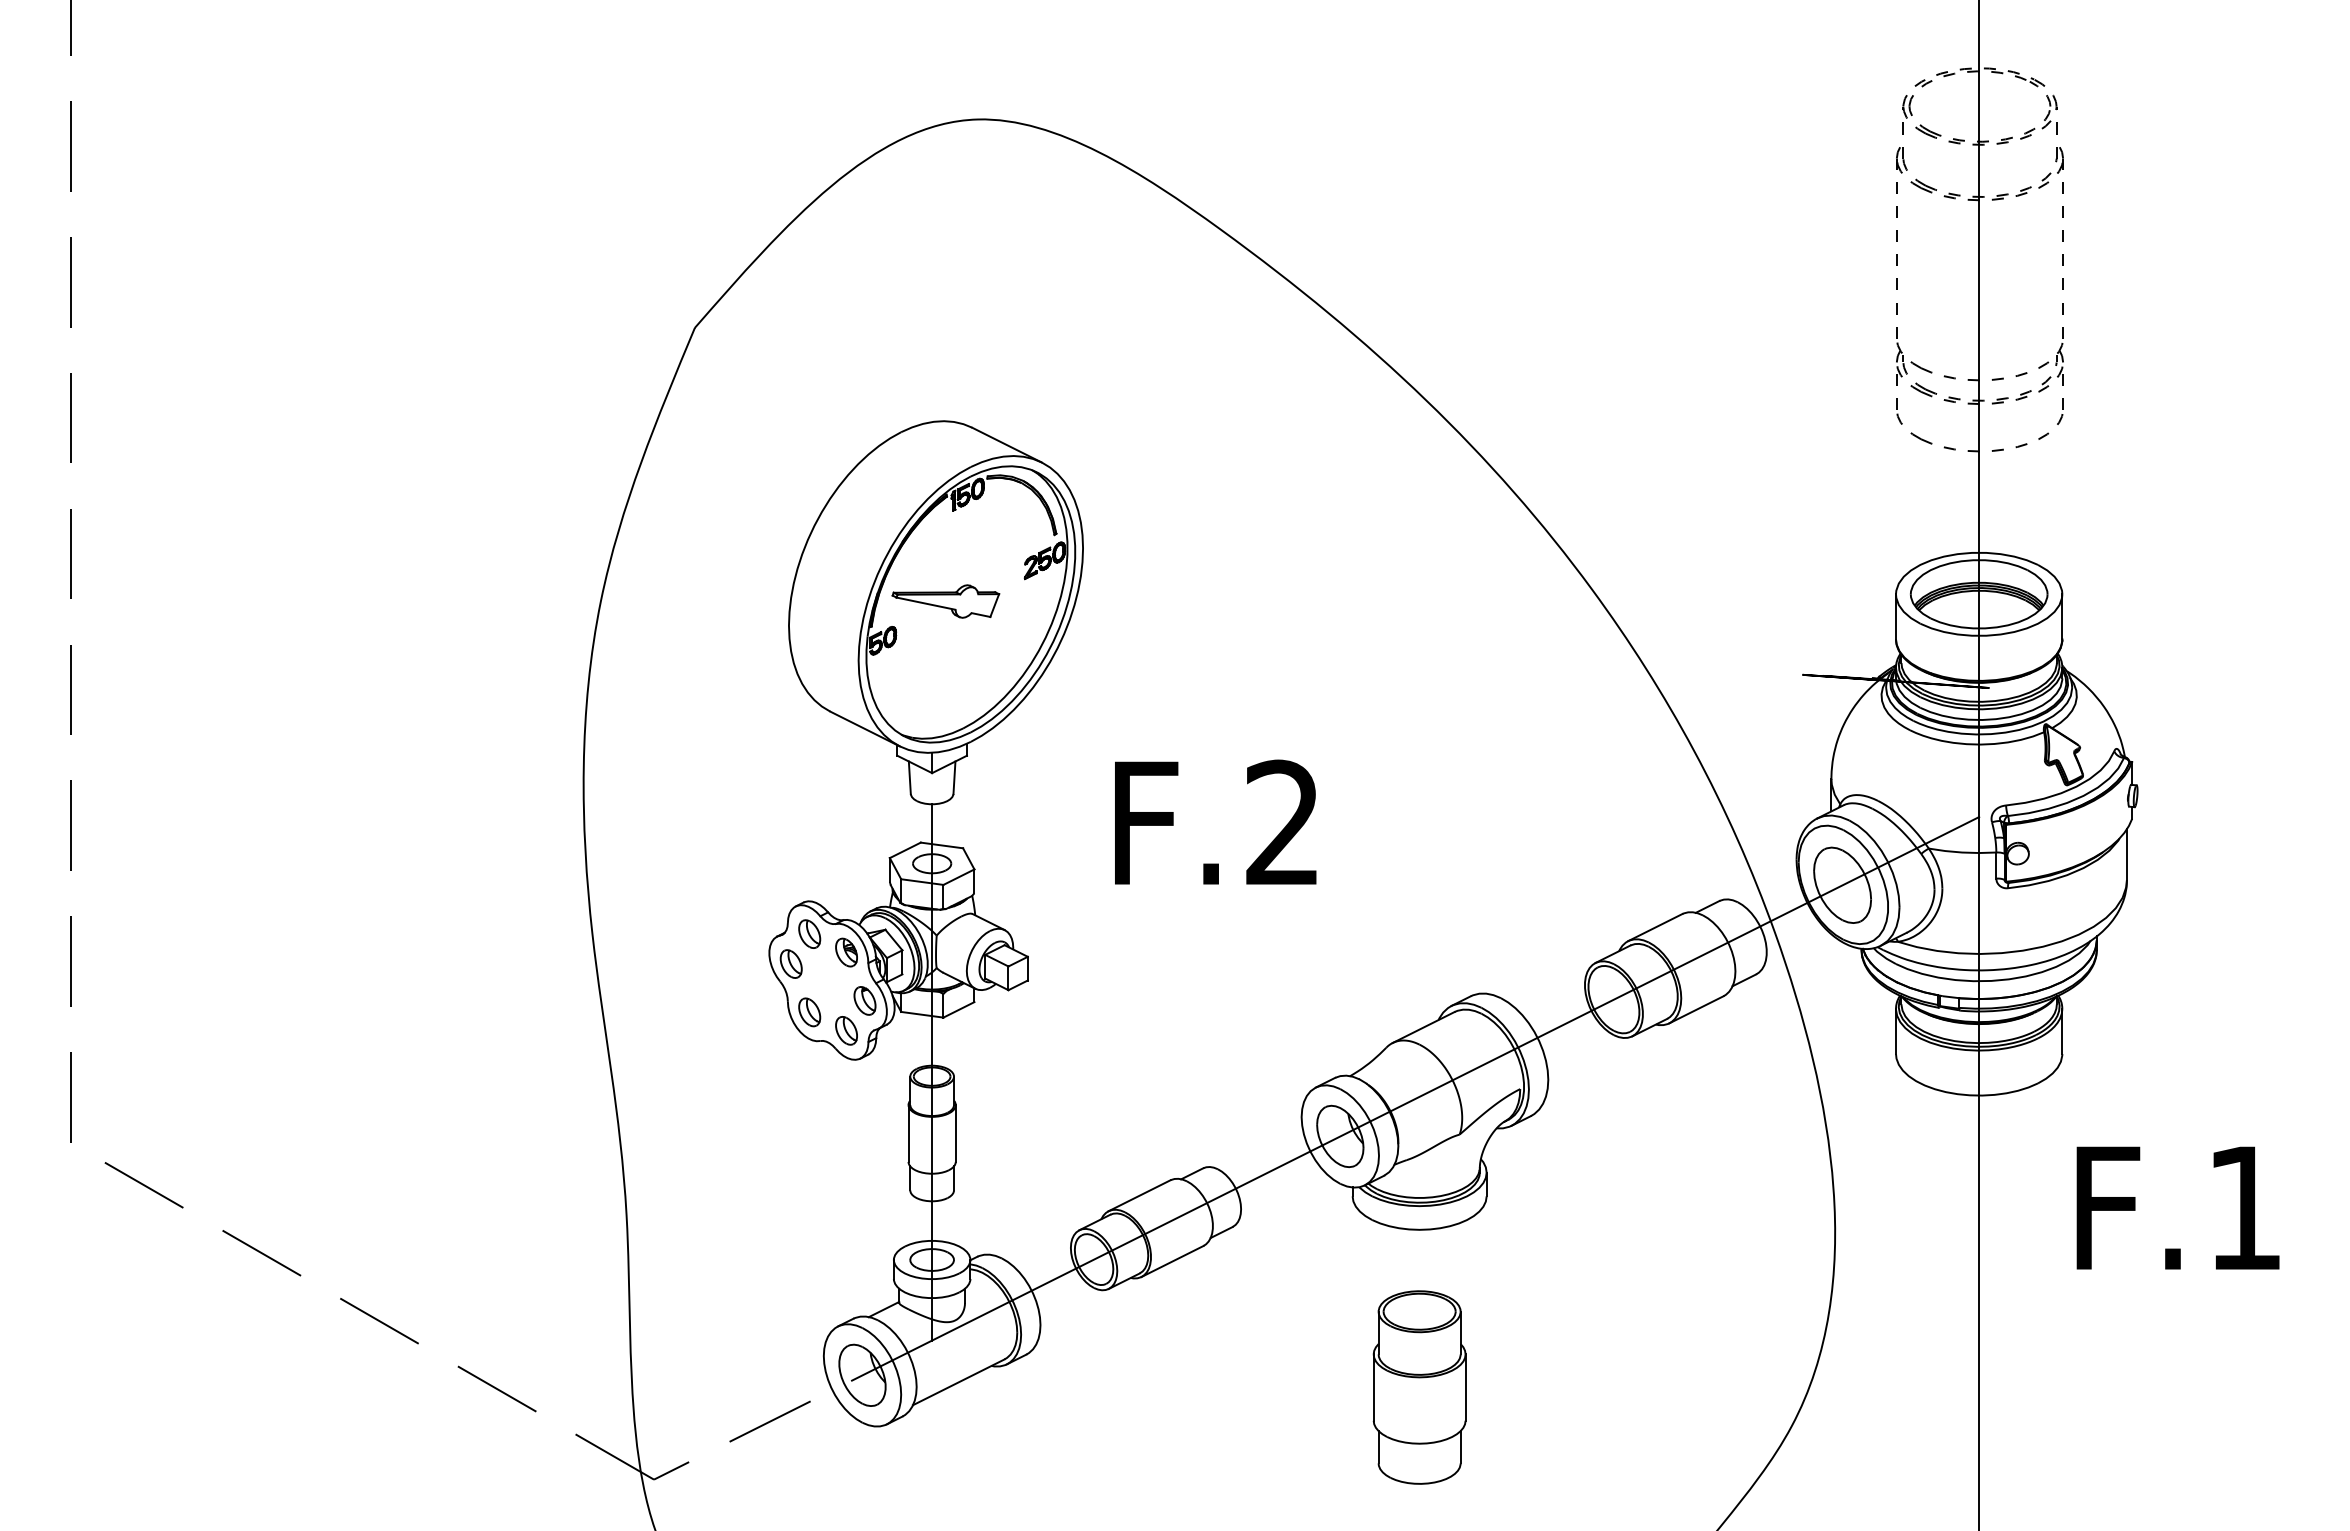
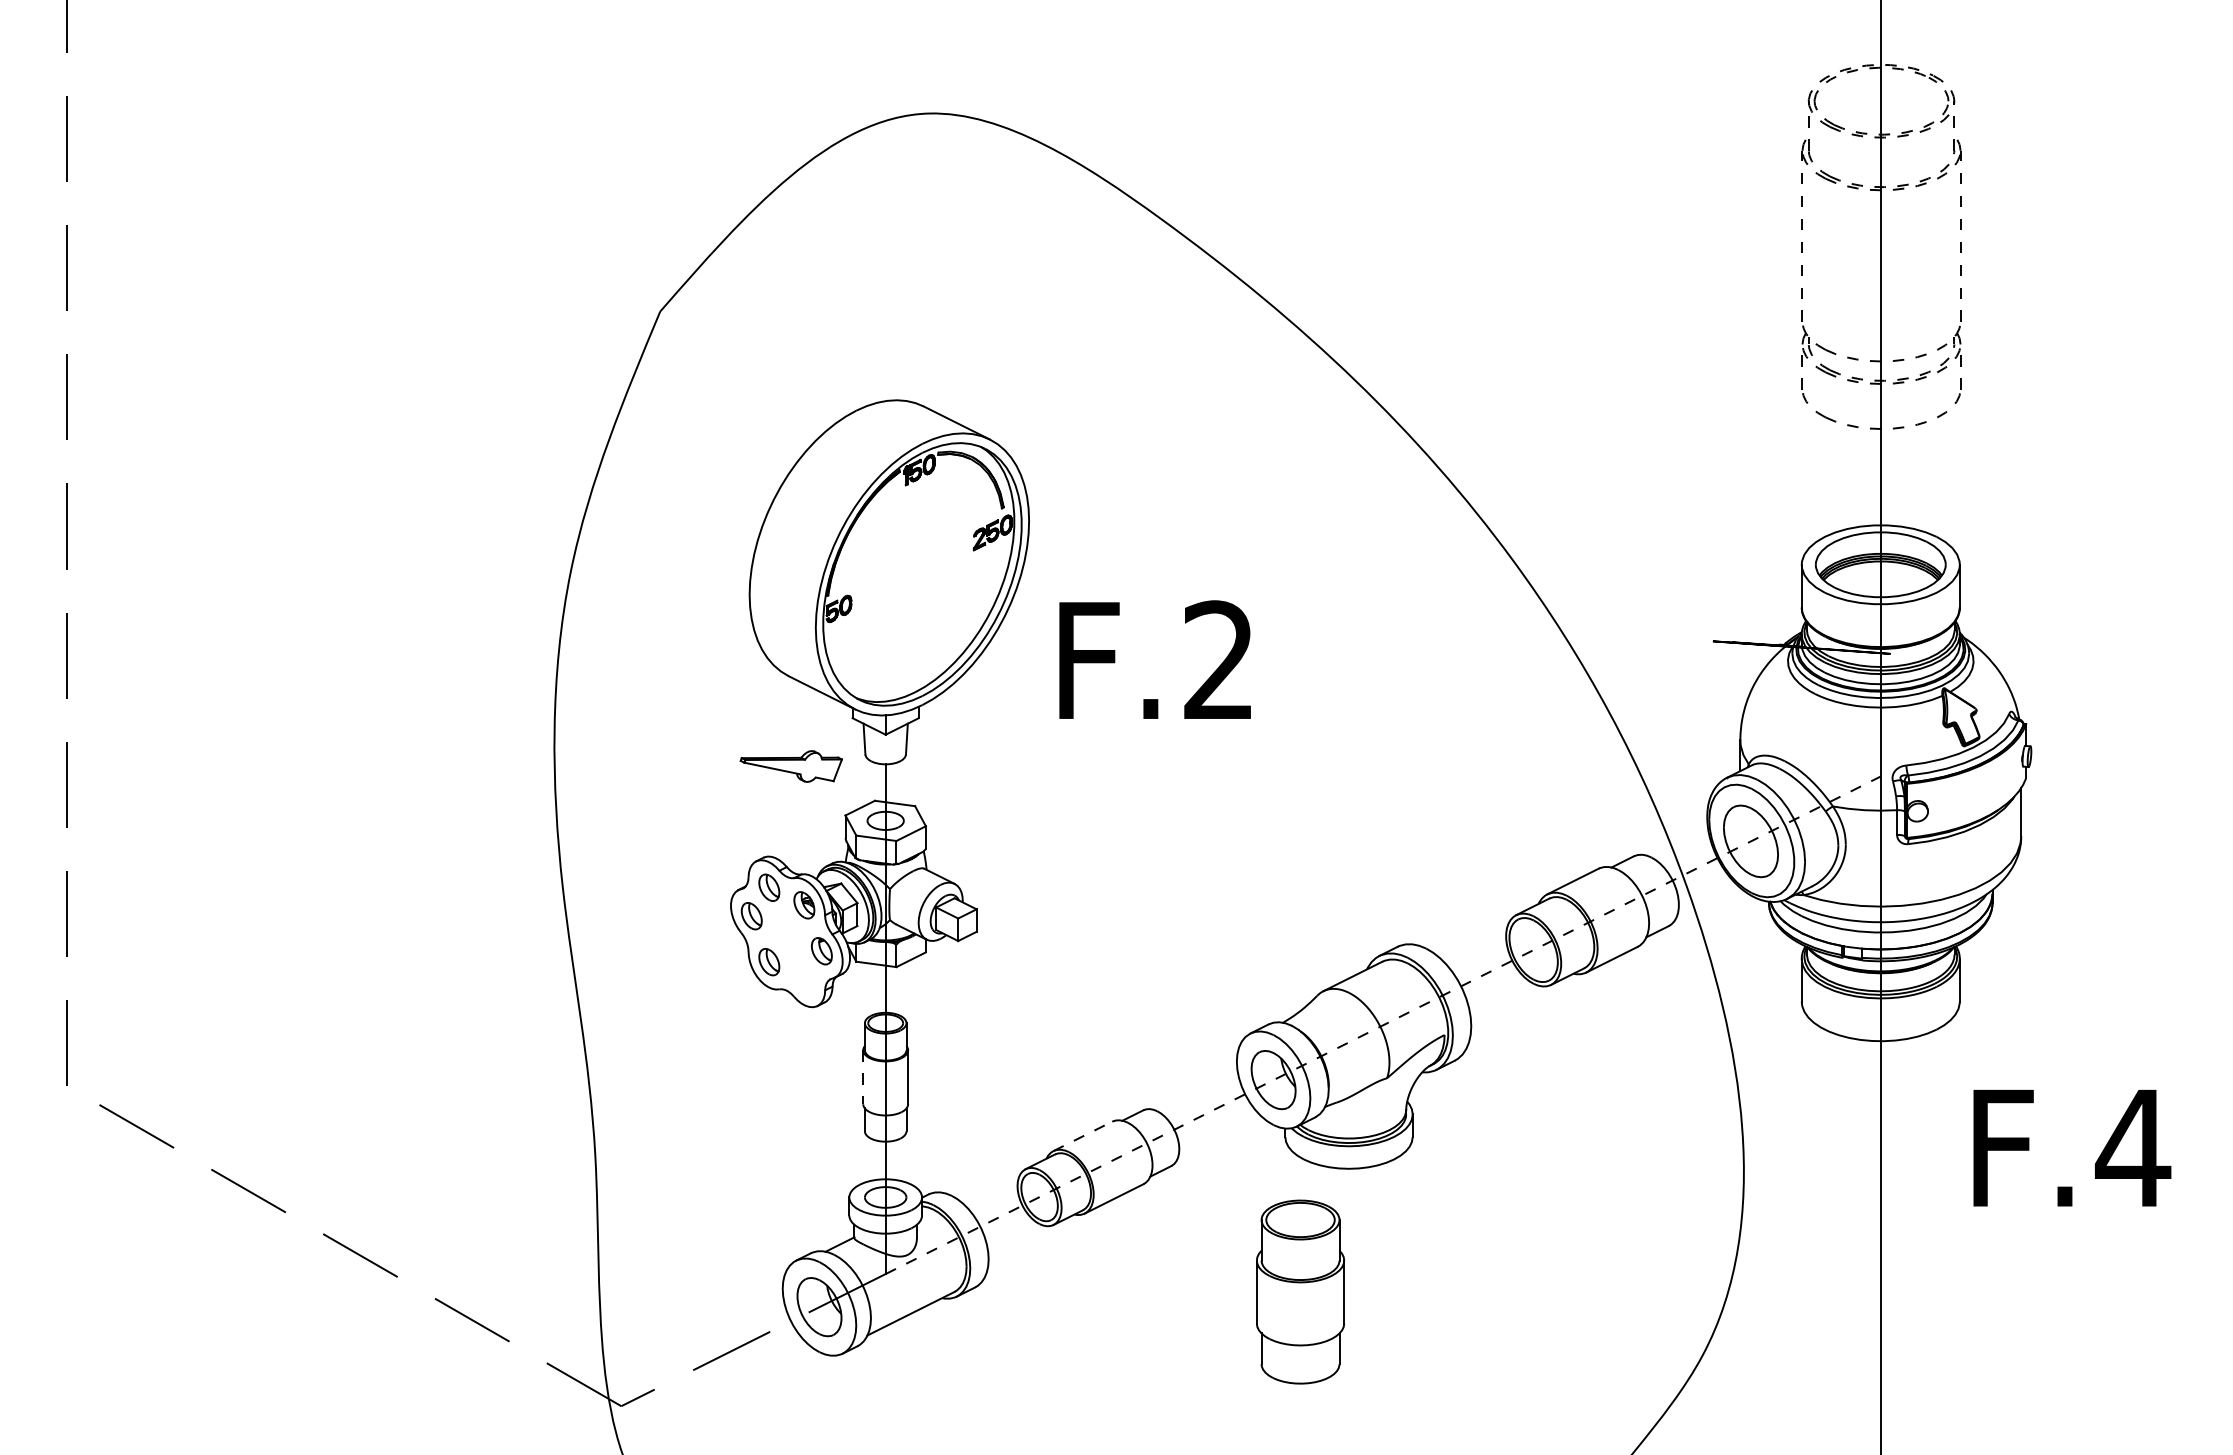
part: (945, 601) -> (790, 766), moved
text: (1215, 821) -> (1154, 659), moved
part: (846, 1030) -> (804, 979), removed
line: (1456, 1078) -> (1384, 1024), solid -> dashed
line: (908, 1134) -> (863, 1078), solid -> dashed
line: (1139, 1195) -> (1082, 1136), solid -> dashed
text: (2244, 1207) -> (2132, 1147), F.1 -> F.4
part: (1419, 1387) -> (1300, 1292), moved

